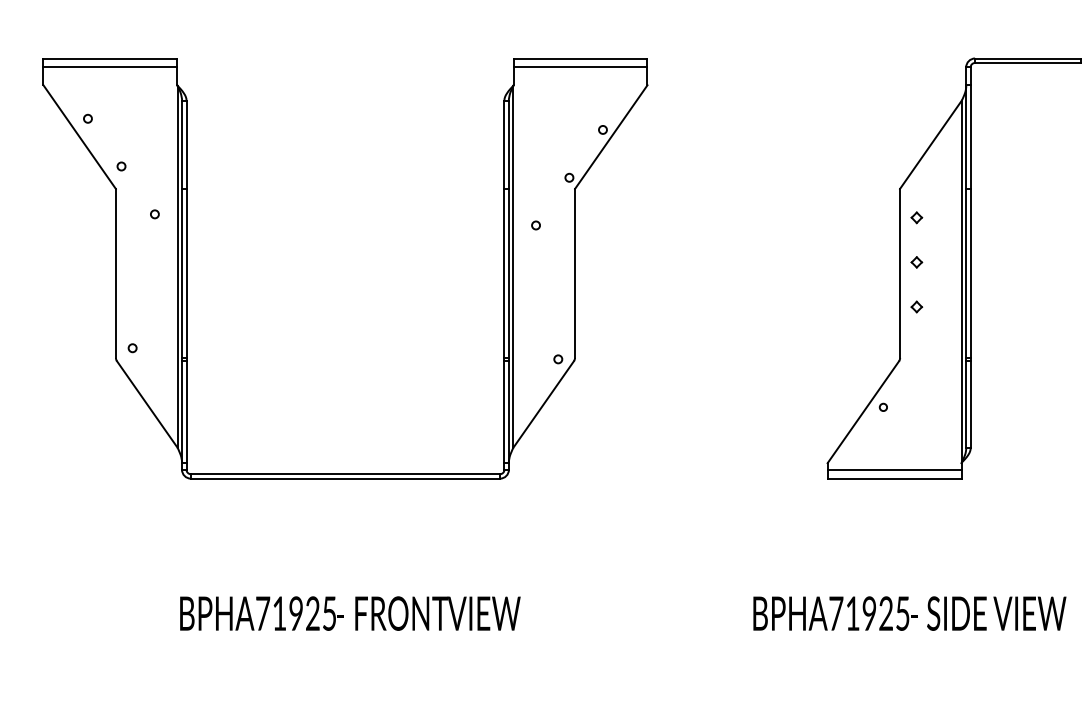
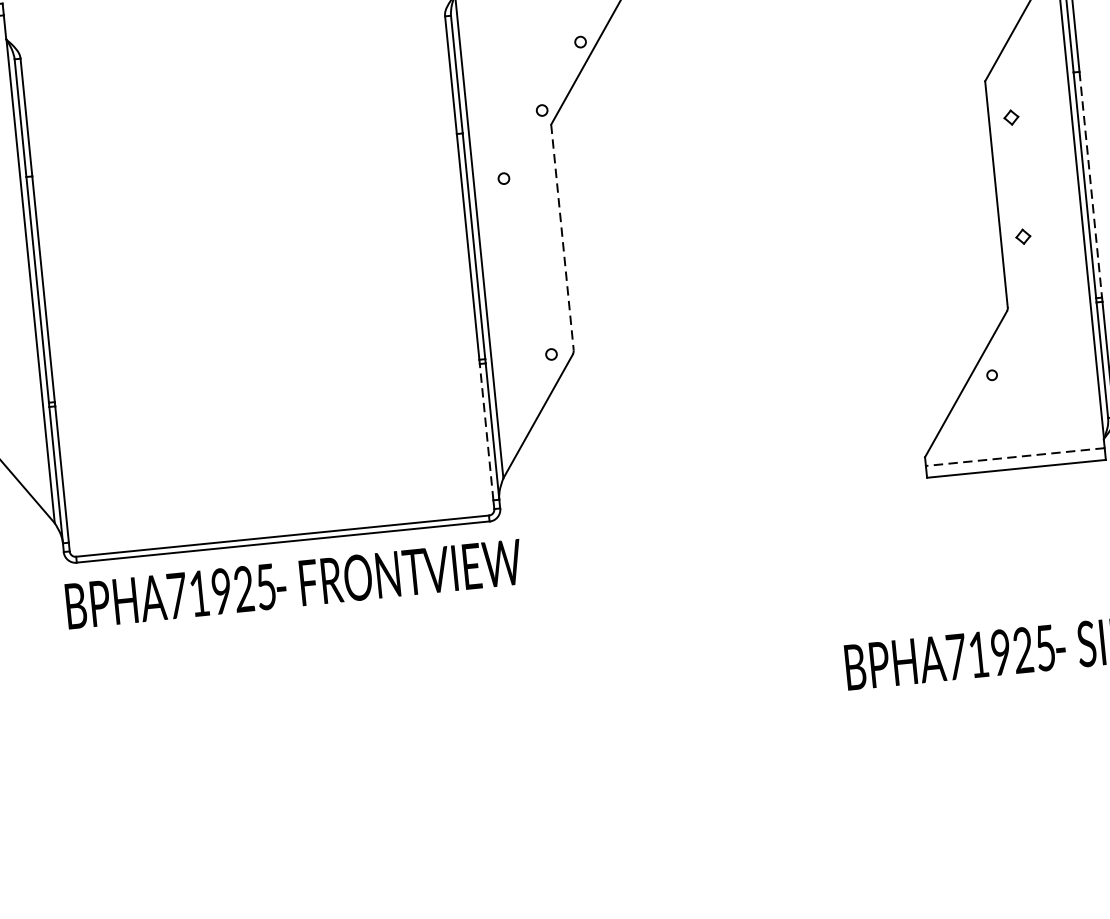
part: (916, 262) -> (1016, 177), removed
line: (575, 273) -> (563, 237), solid -> dashed
line: (970, 273) -> (1090, 184), solid -> dashed
line: (504, 411) -> (486, 431), solid -> dashed
line: (894, 469) -> (1015, 456), solid -> dashed
text: (350, 613) -> (294, 584), moved

